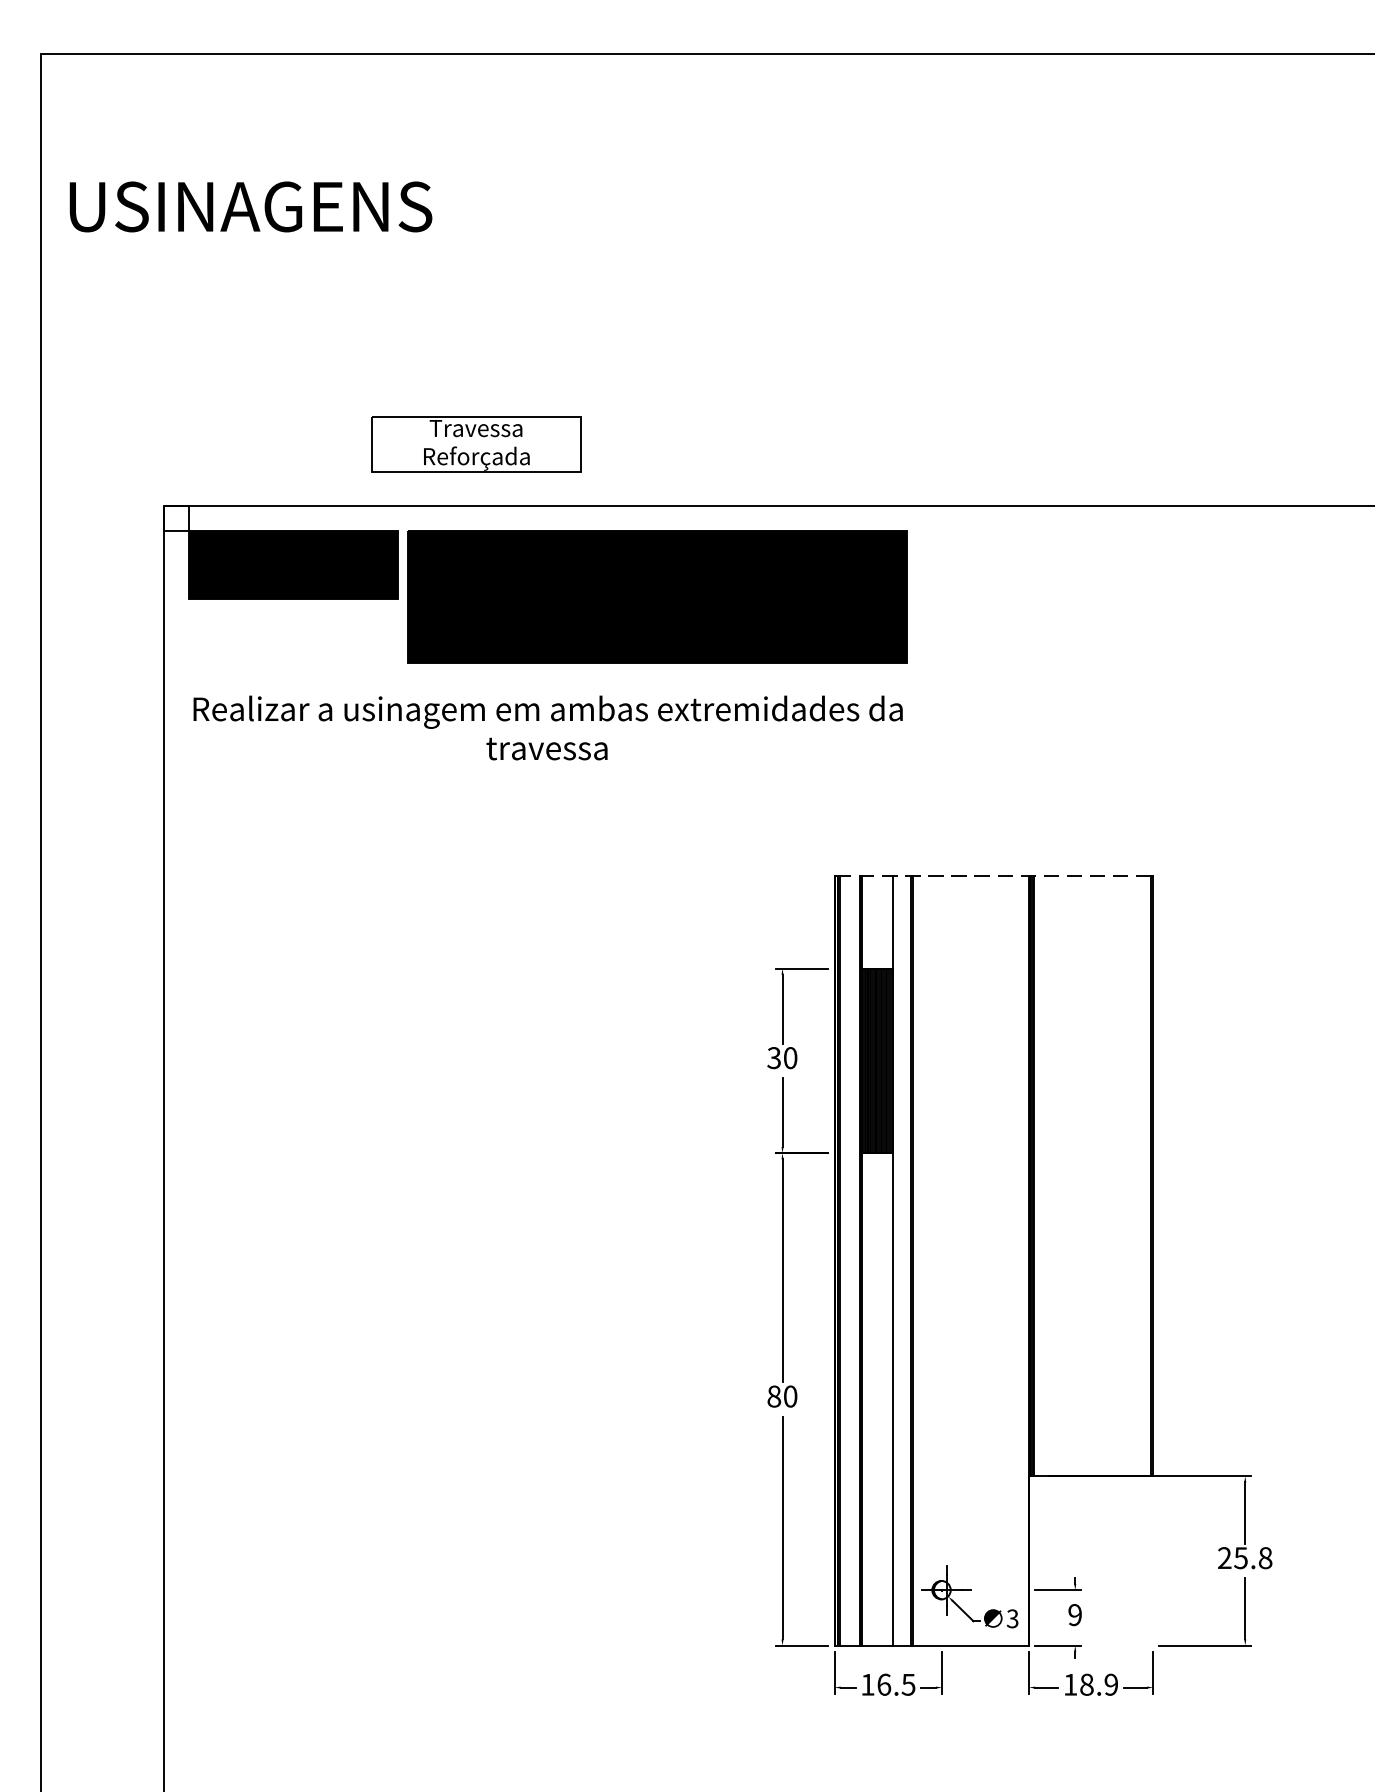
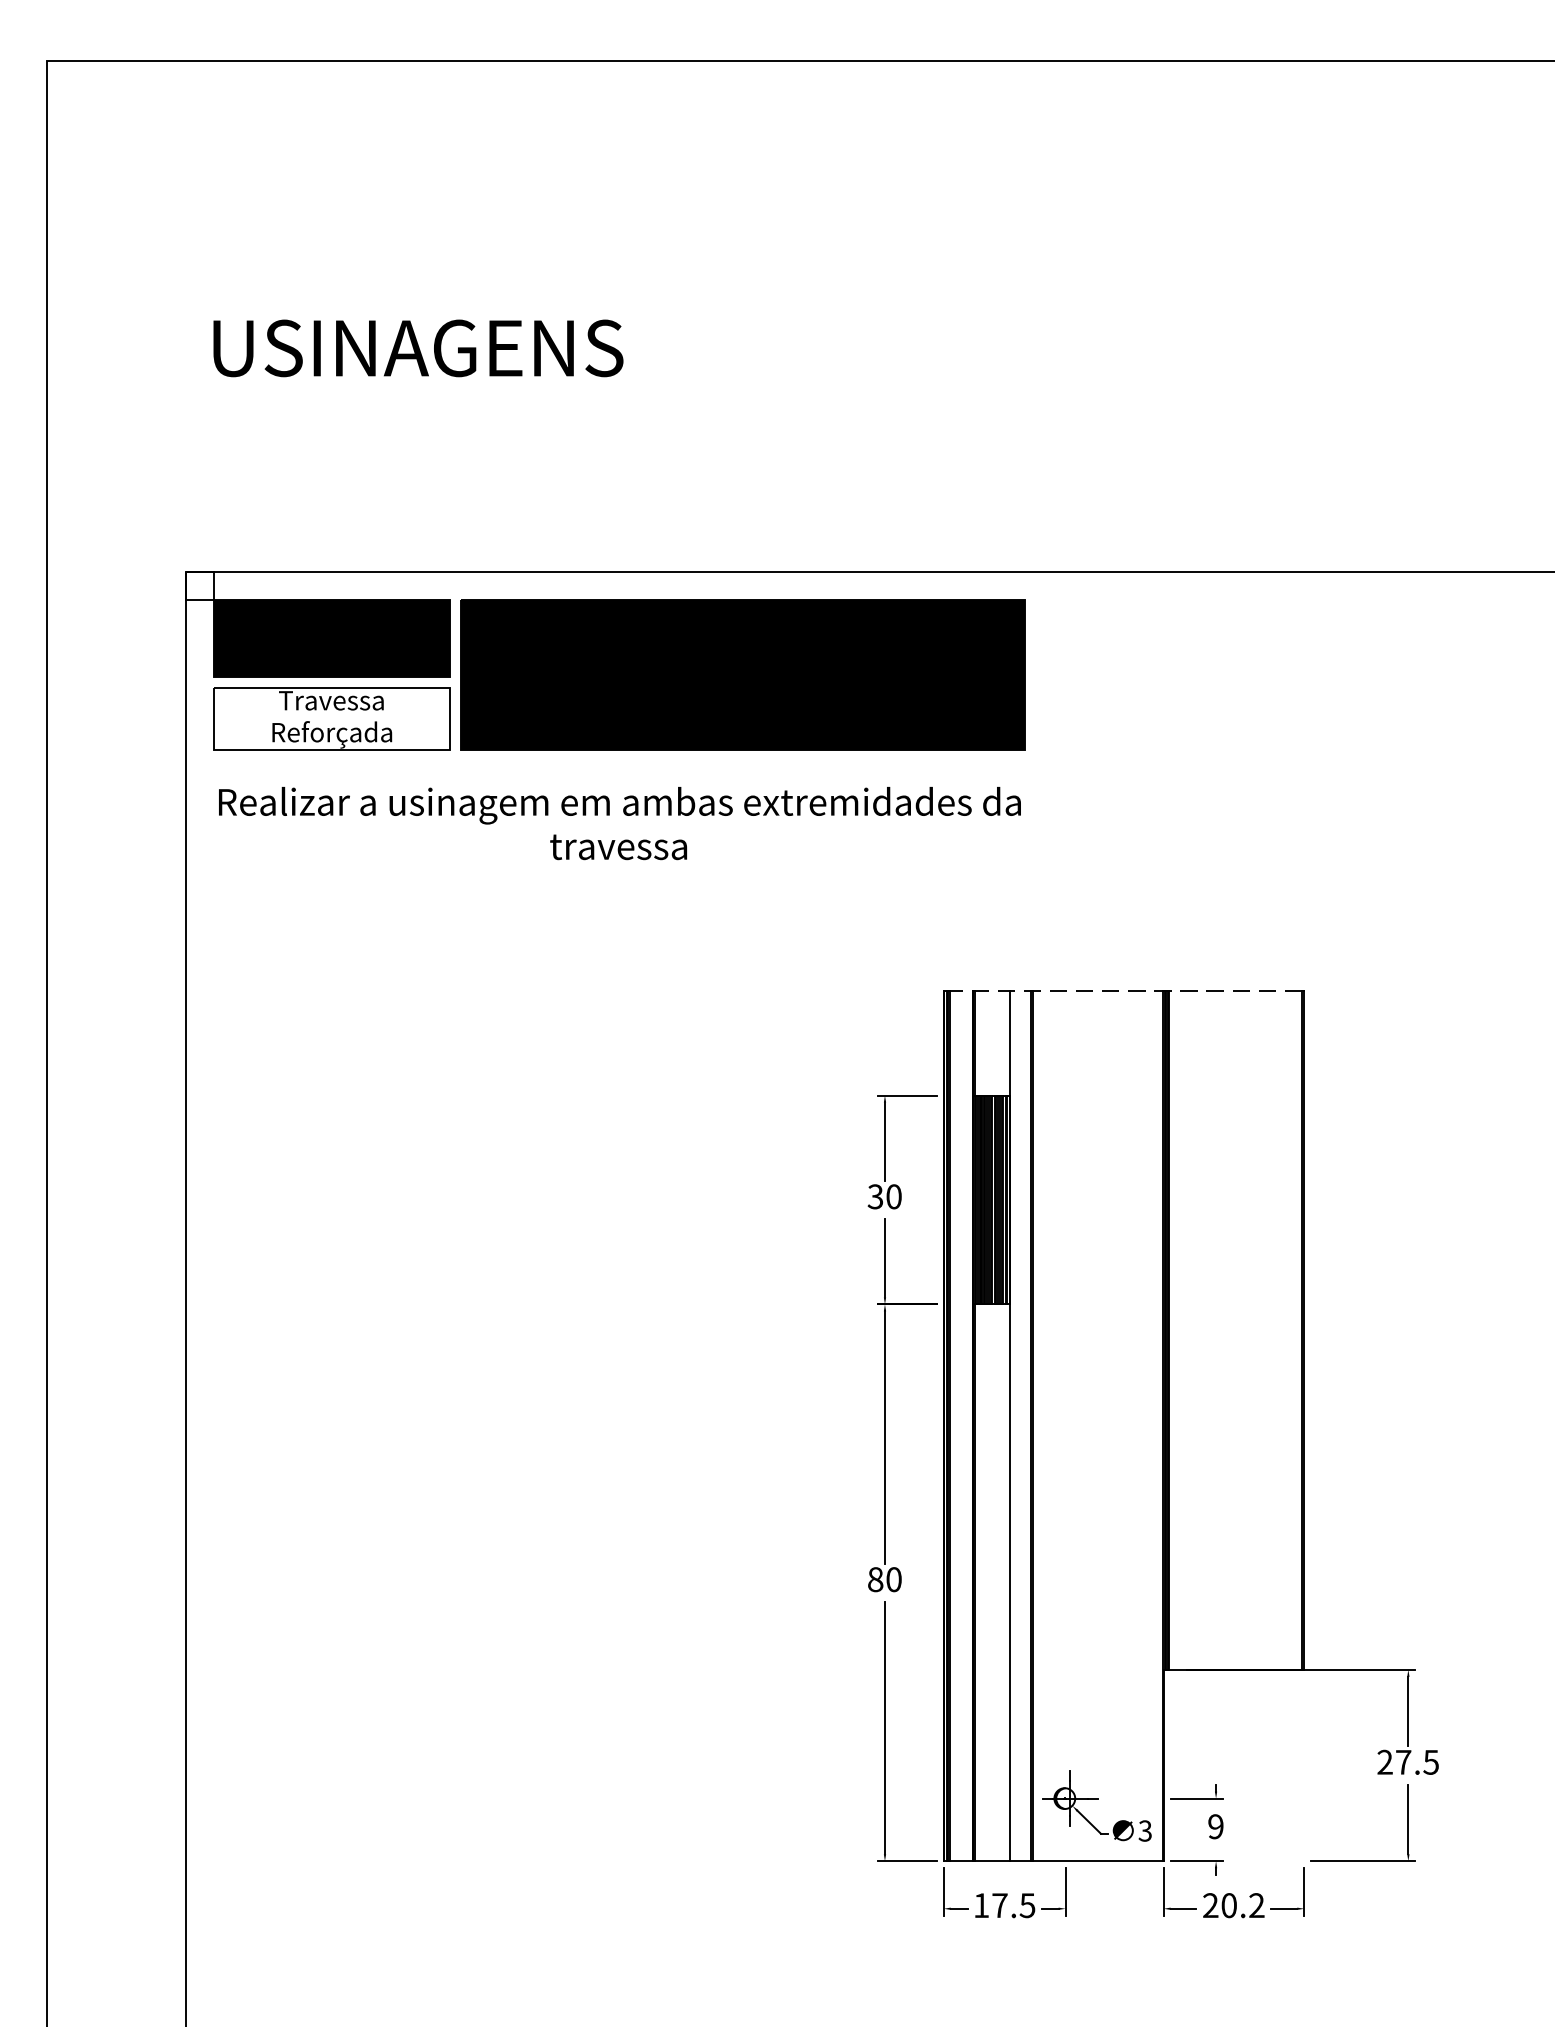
text: (250, 206) -> (417, 347), moved
part: (476, 444) -> (331, 718), moved
text: (1253, 1558) -> (1417, 1762), 25.8 -> 27.5
text: (884, 1684) -> (1000, 1905), 16.5 -> 17.5
text: (1090, 1684) -> (1233, 1905), 18.9 -> 20.2

